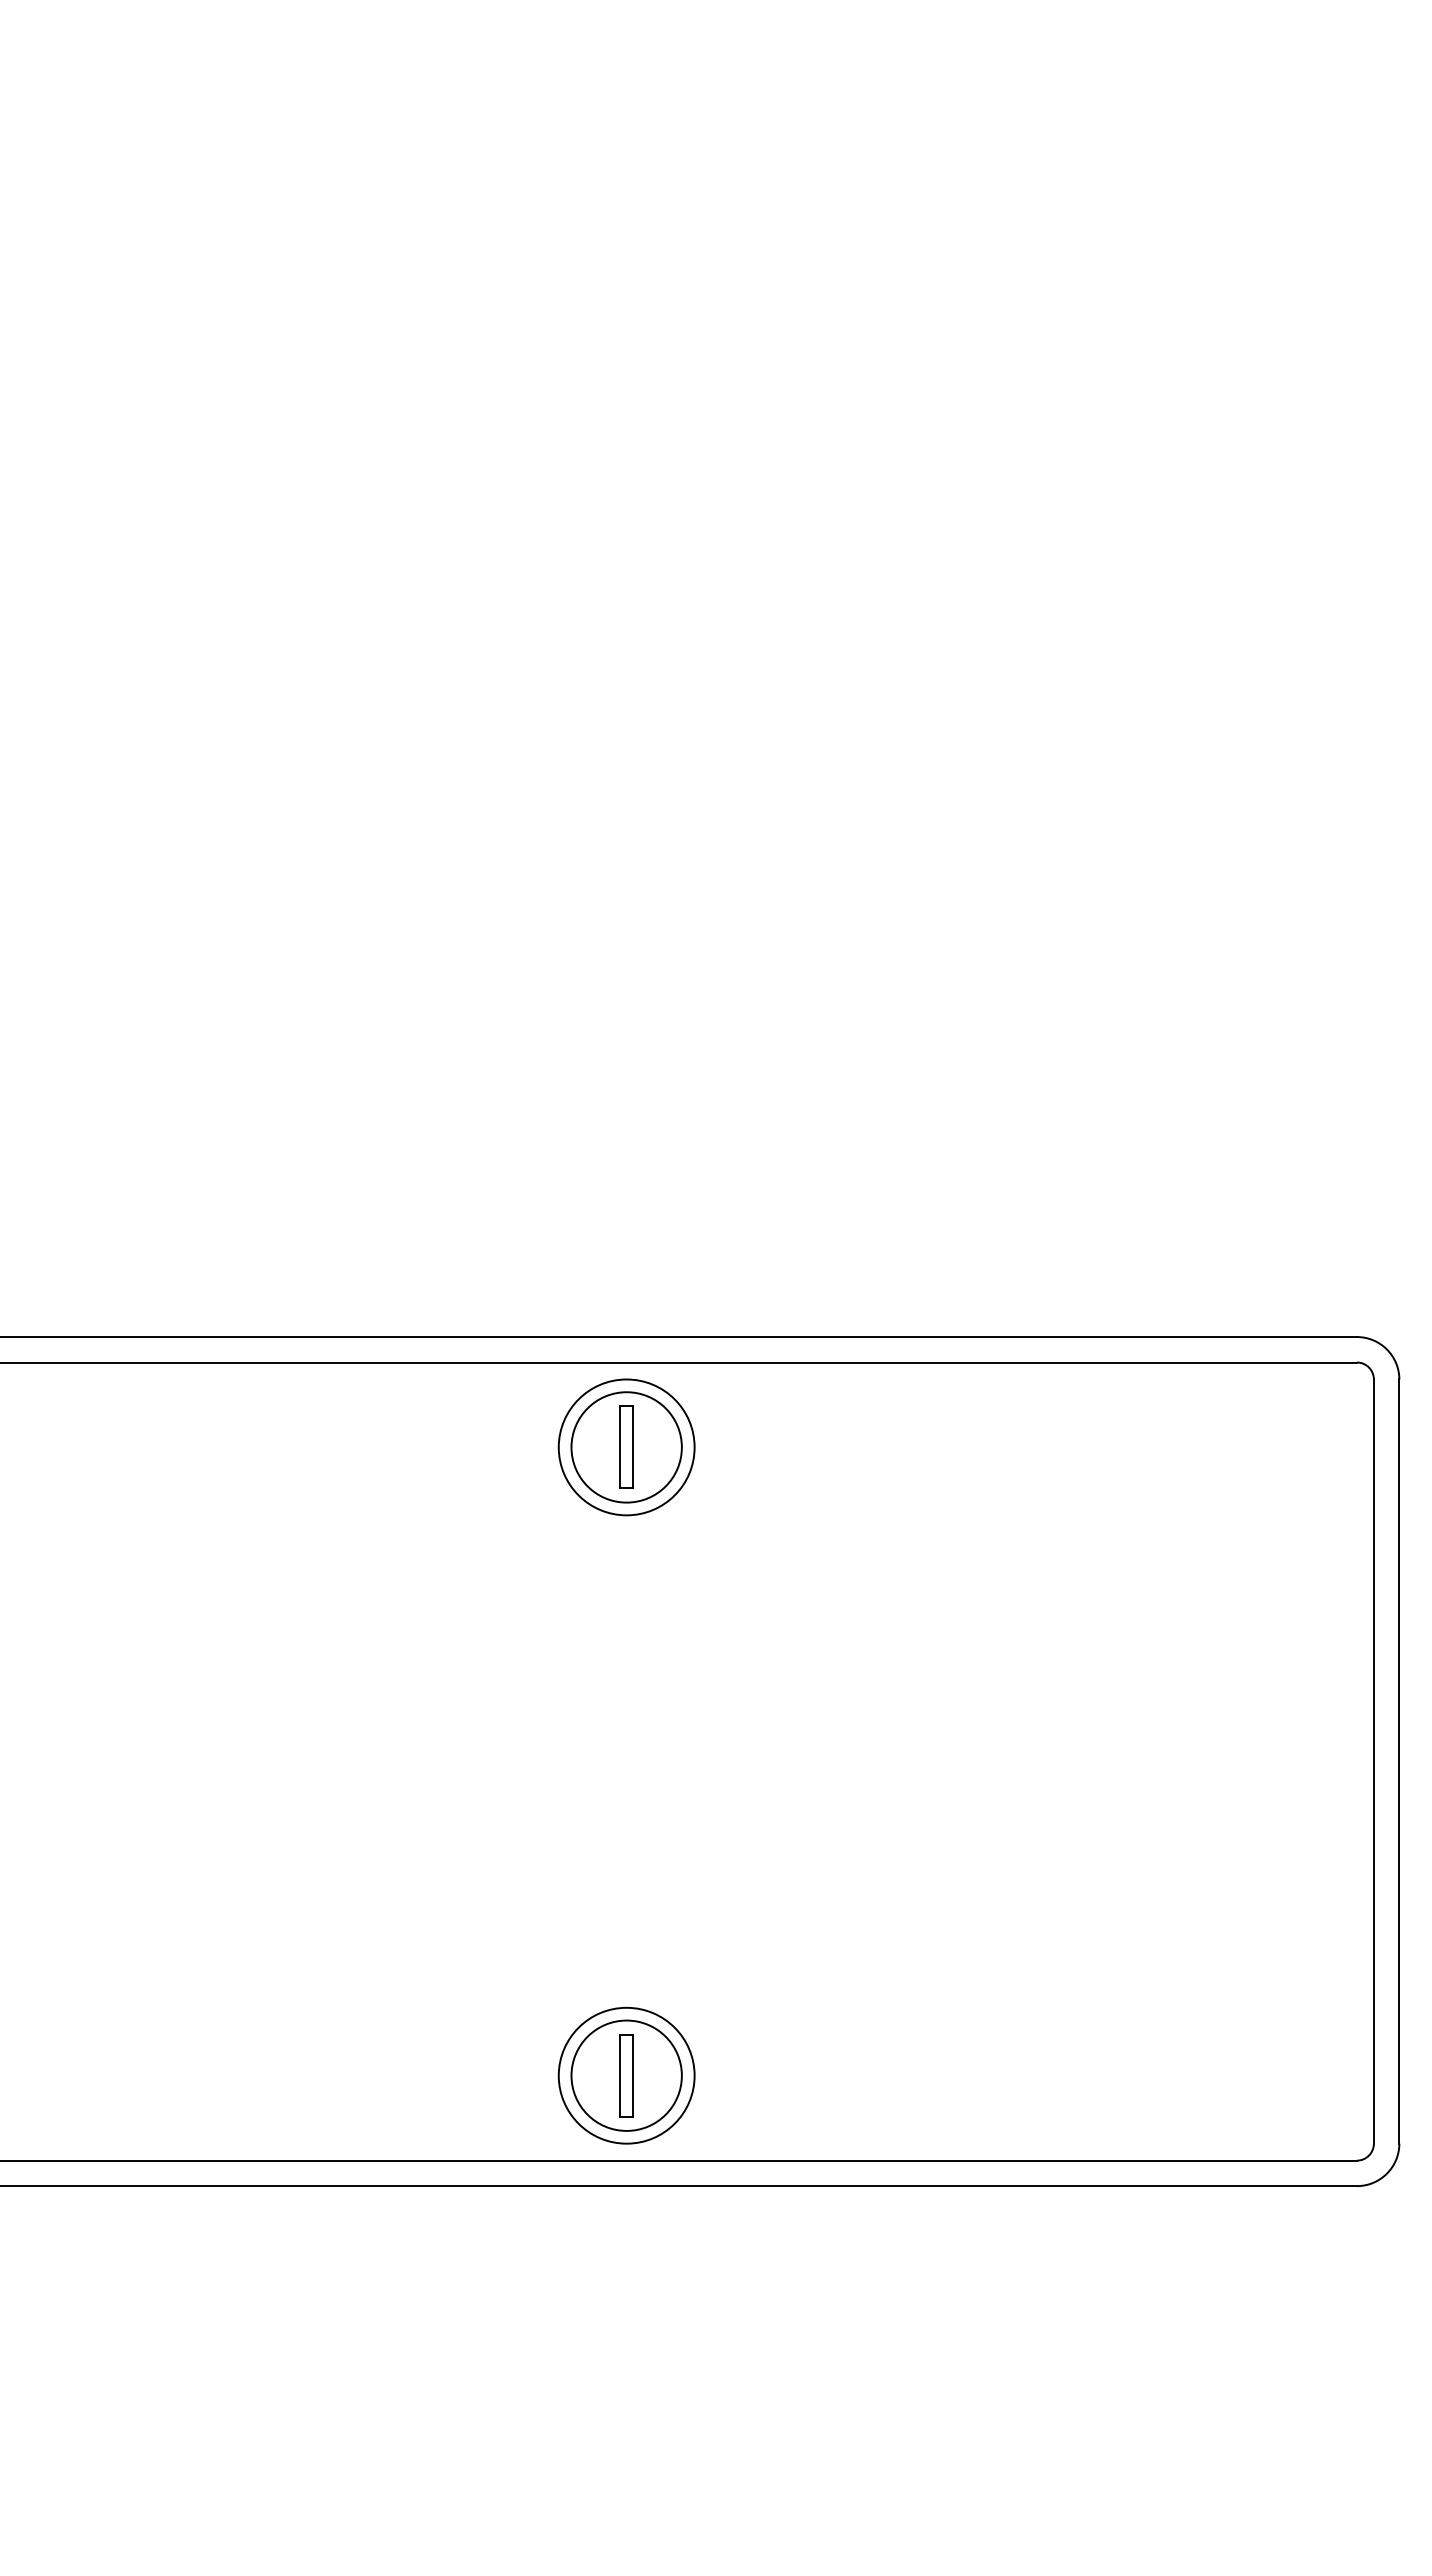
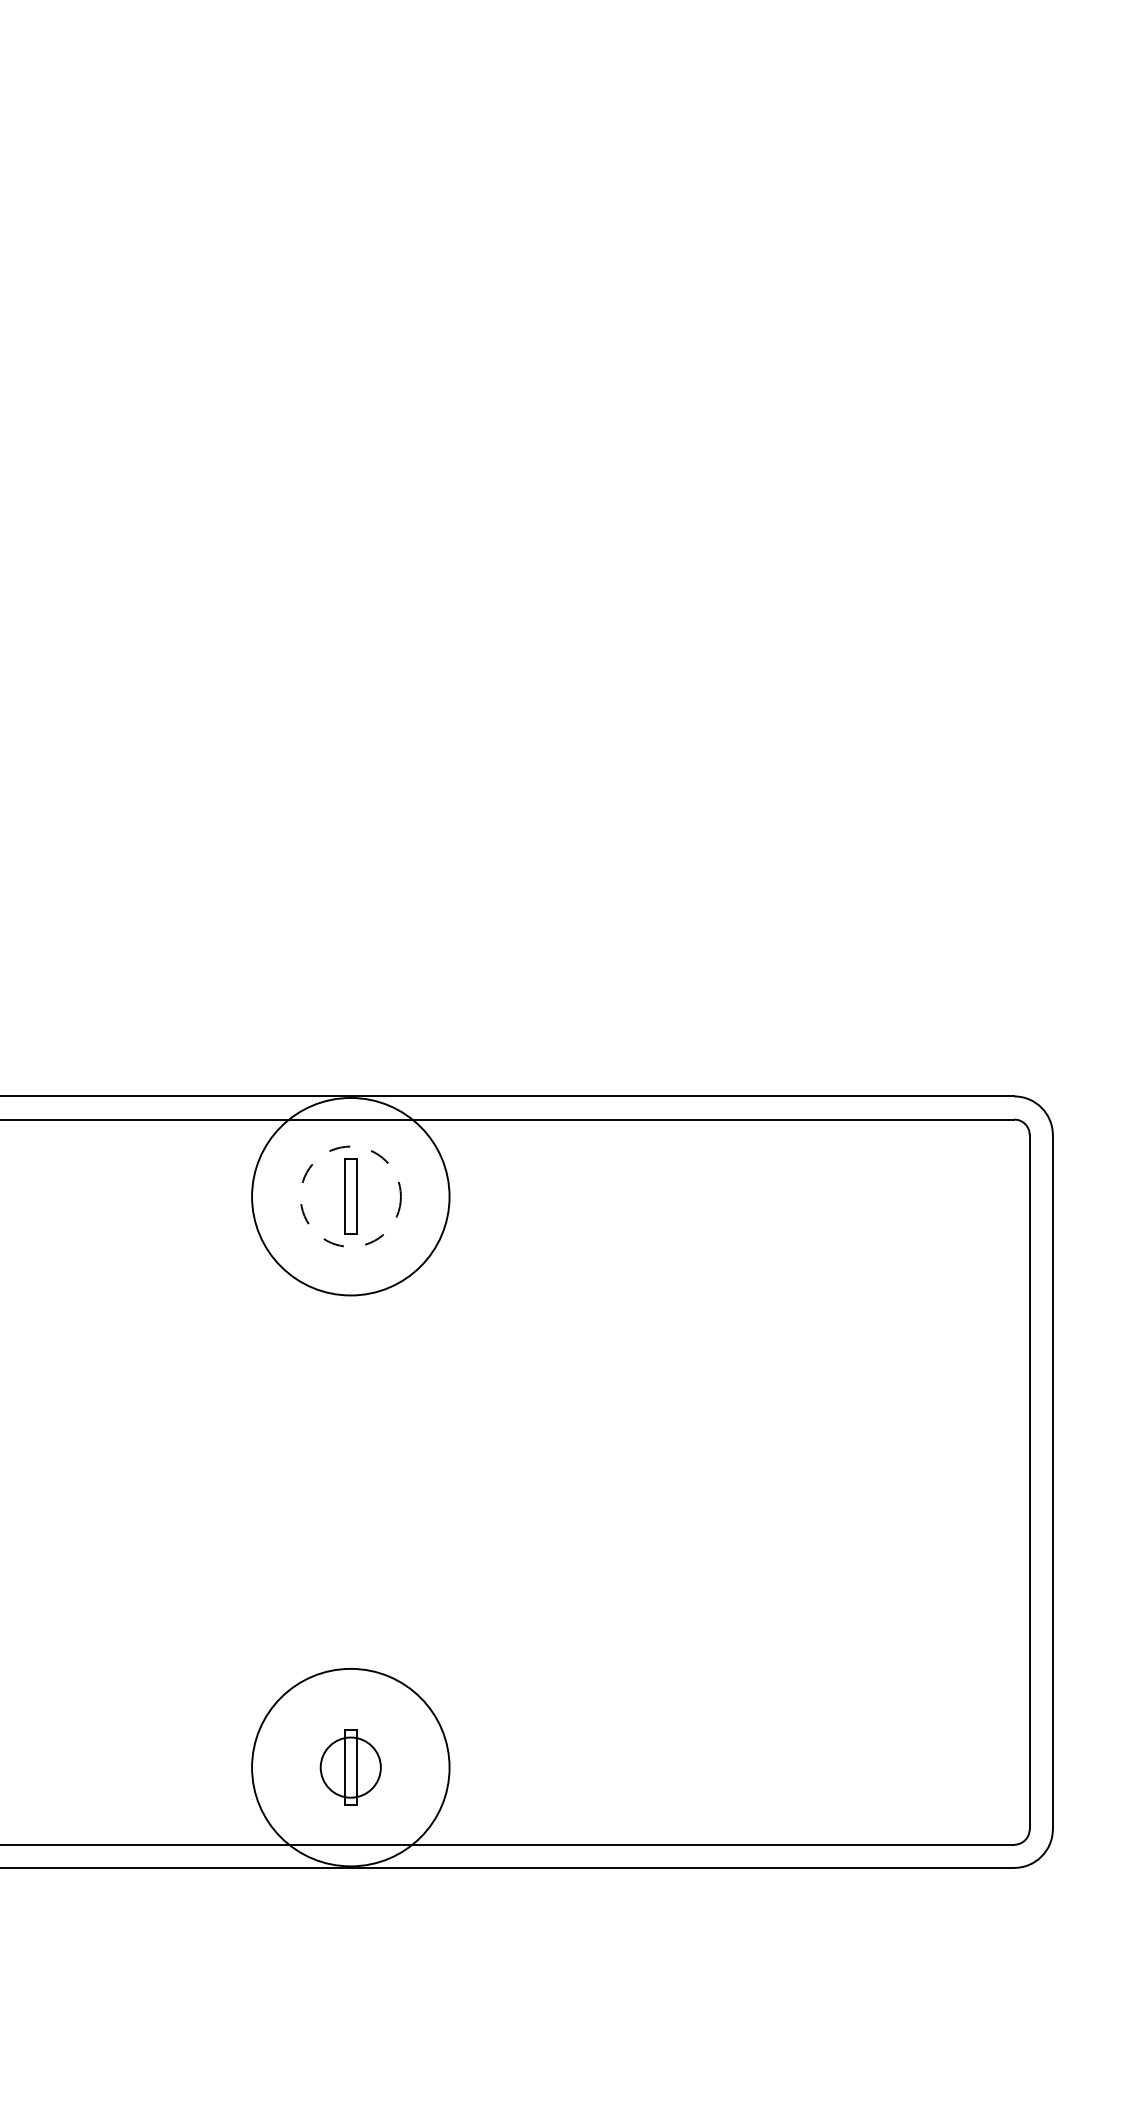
circle: (626, 1447) -> (350, 1196), size x1.6
circle: (626, 1447) -> (350, 1196), solid -> dashed
circle: (626, 2075) -> (350, 1767), size x0.6
circle: (626, 2075) -> (350, 1767), size x1.6

